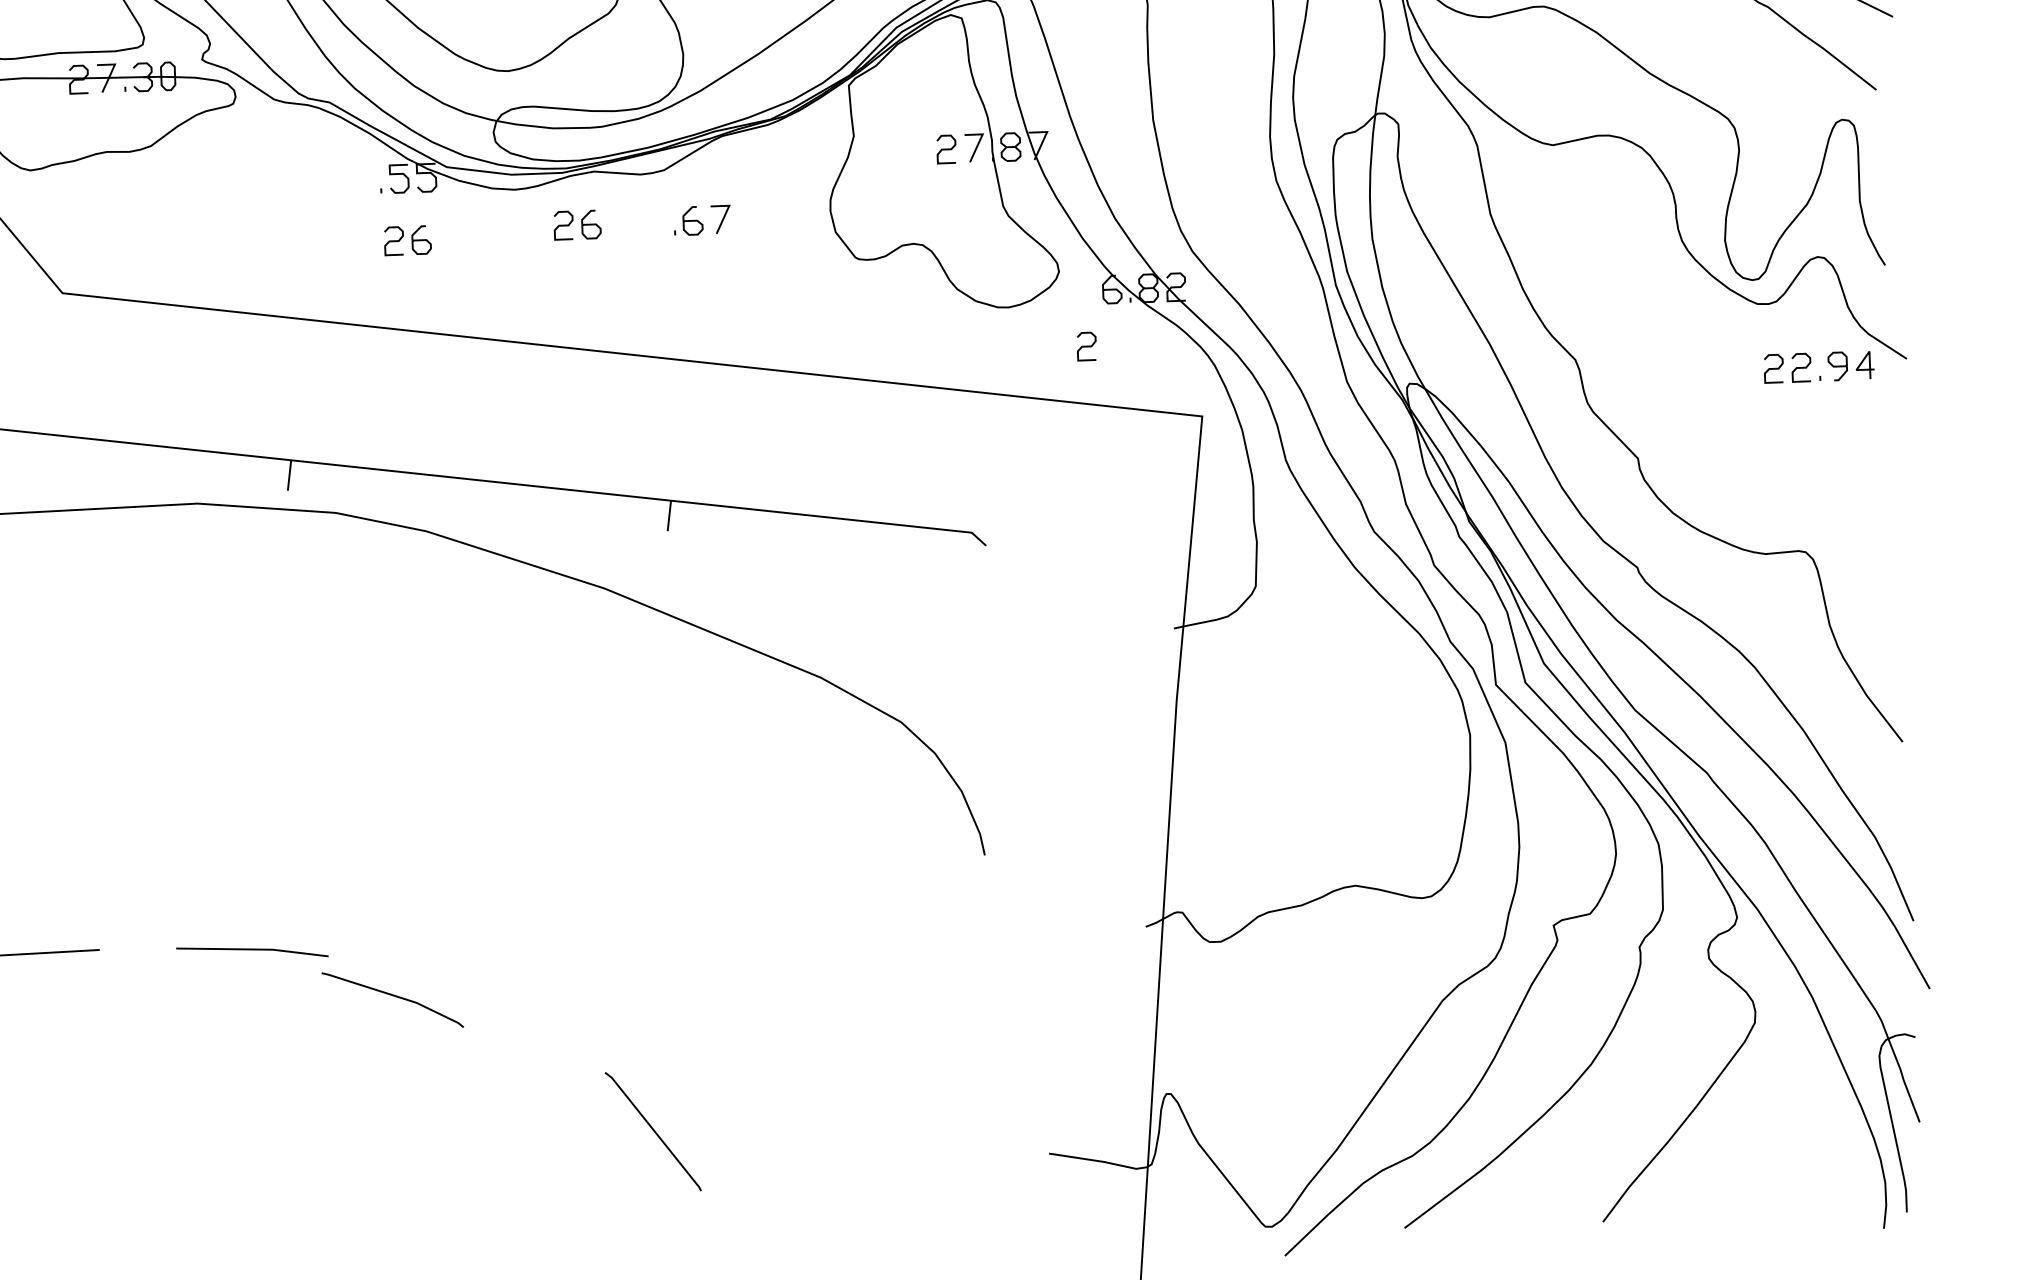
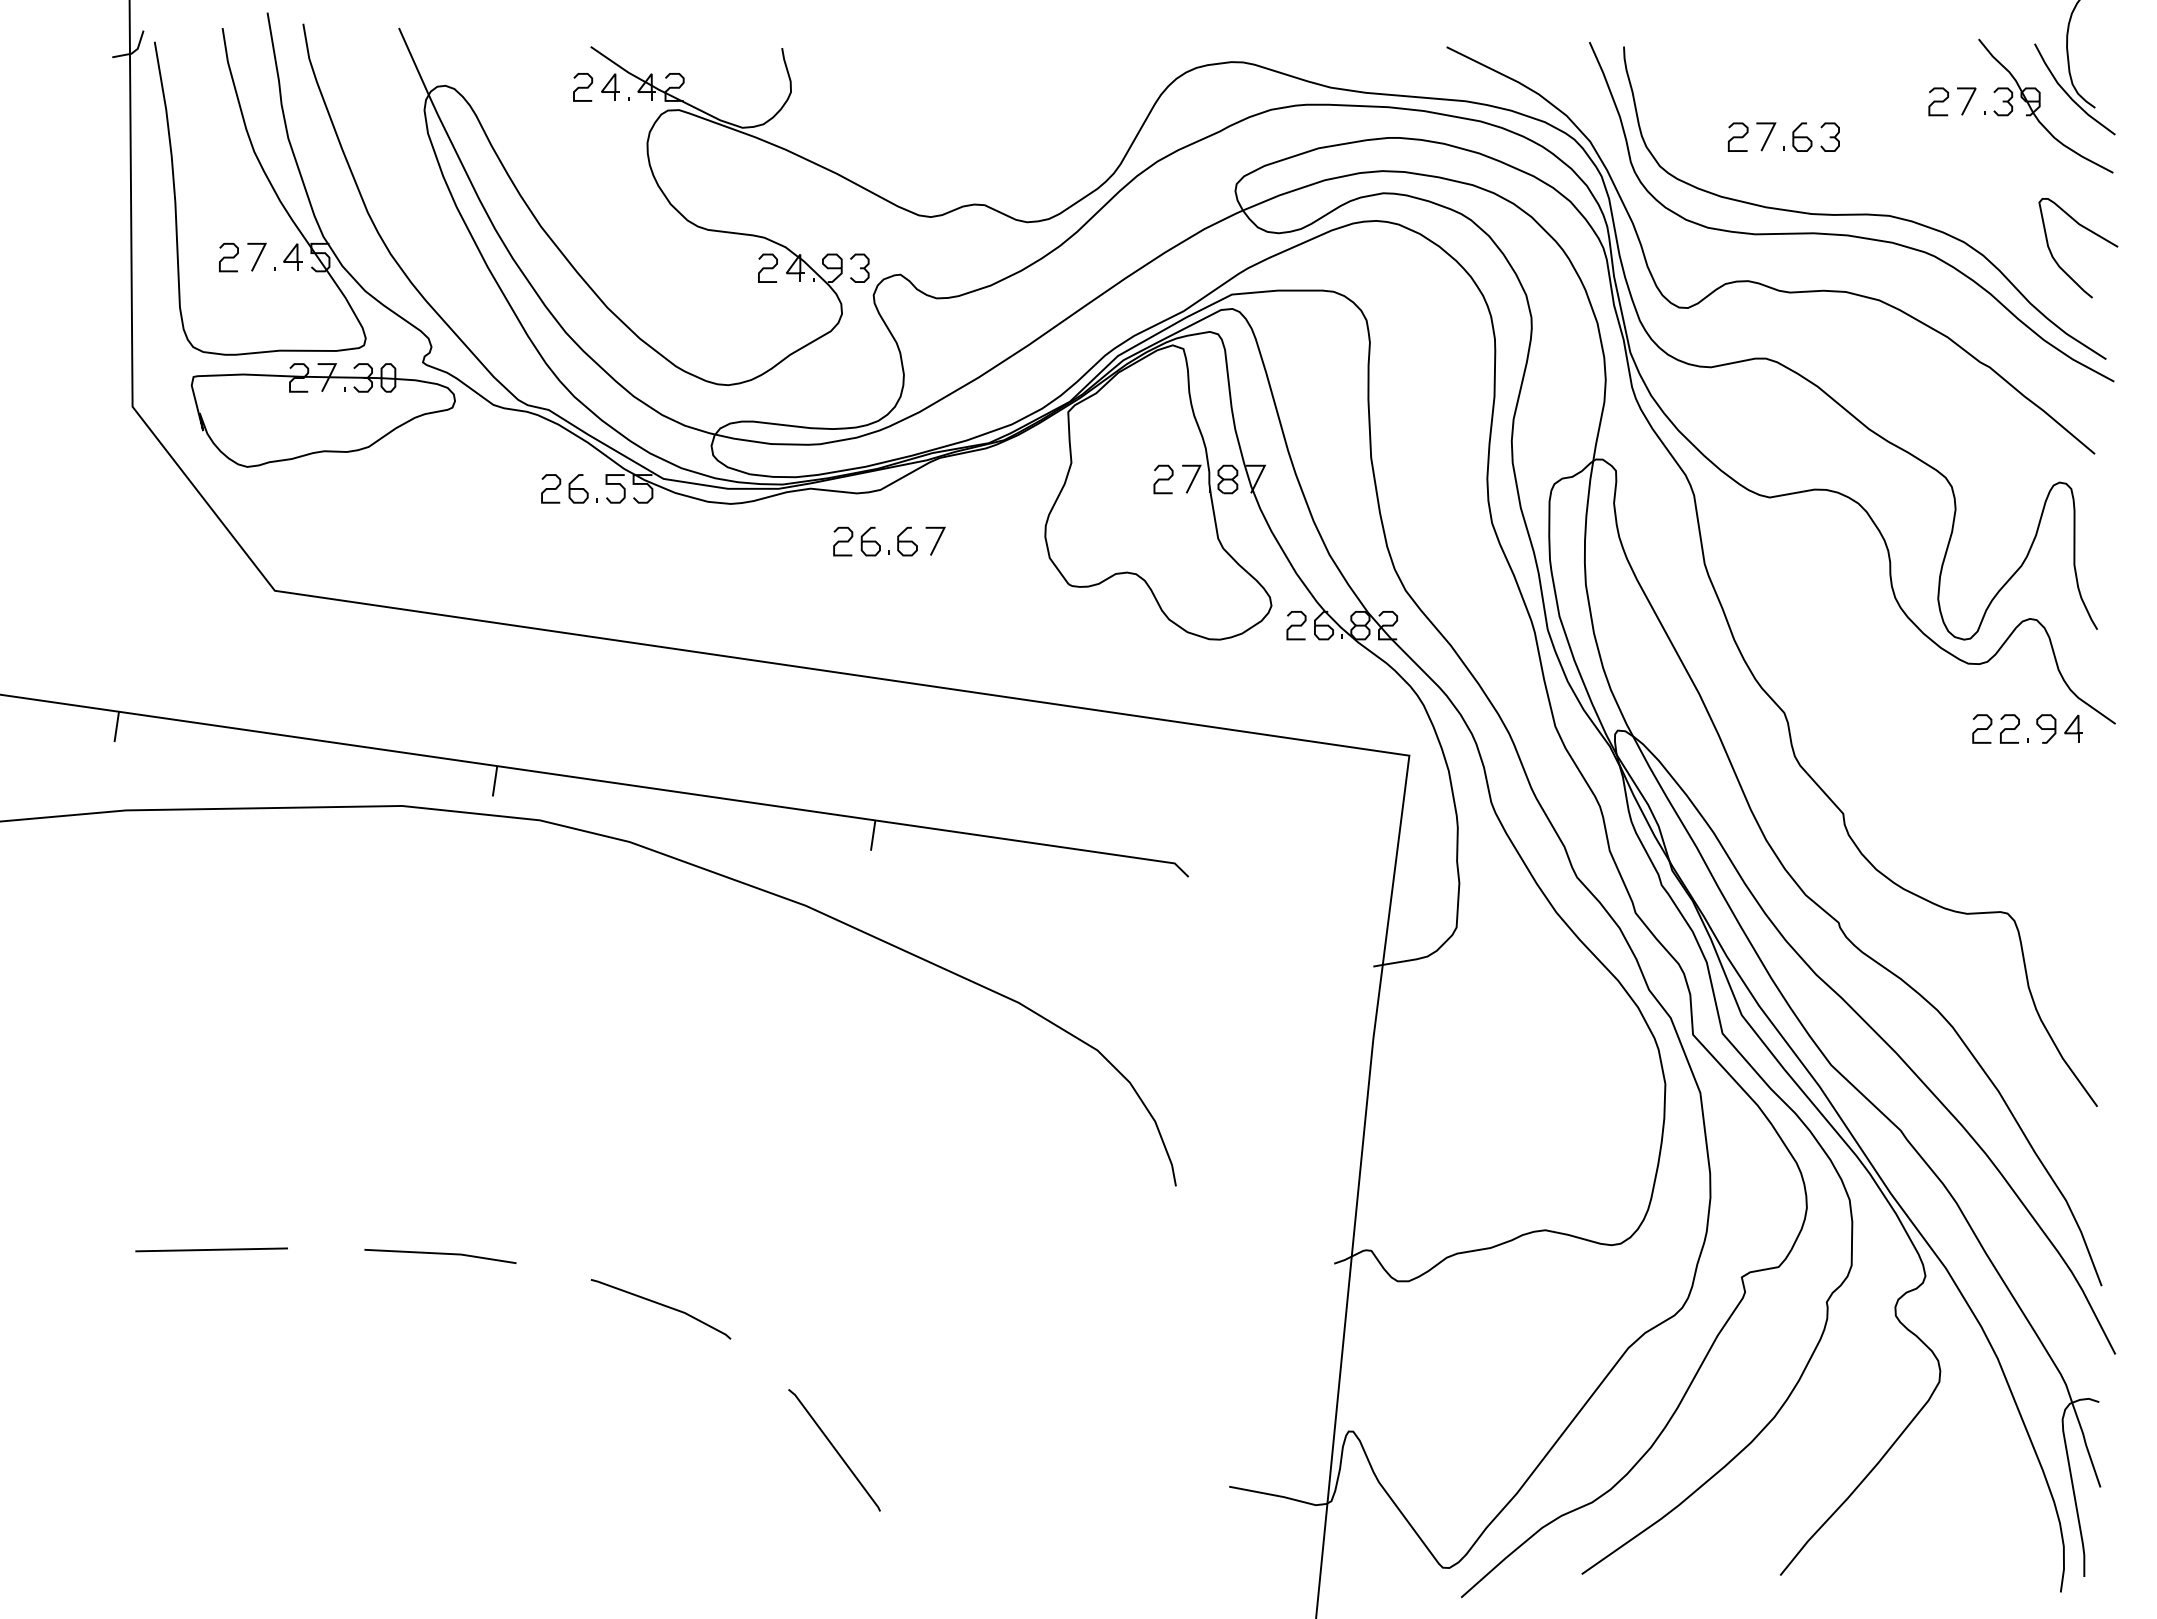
part: (576, 225) -> (856, 541), moved
part: (407, 240) -> (564, 488), moved
curve: (1086, 346) -> (1296, 625), moved
line: (392, 996) -> (660, 1305), moved

